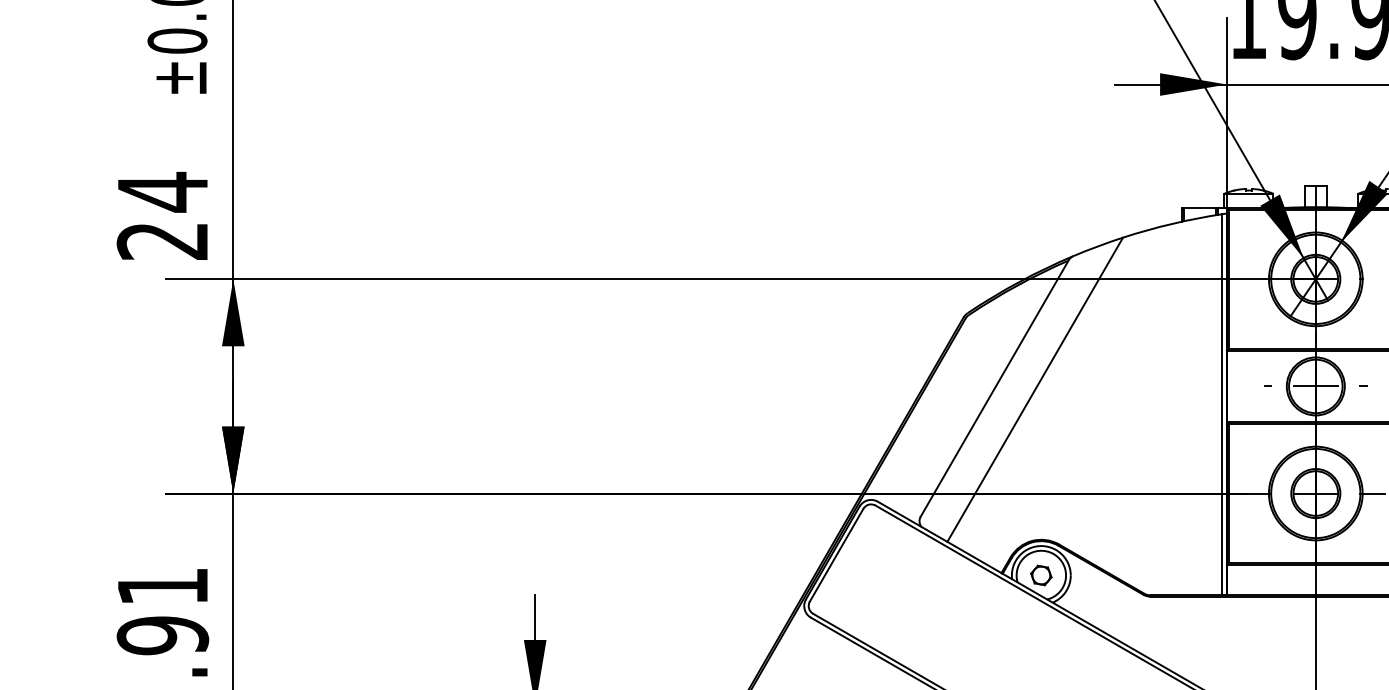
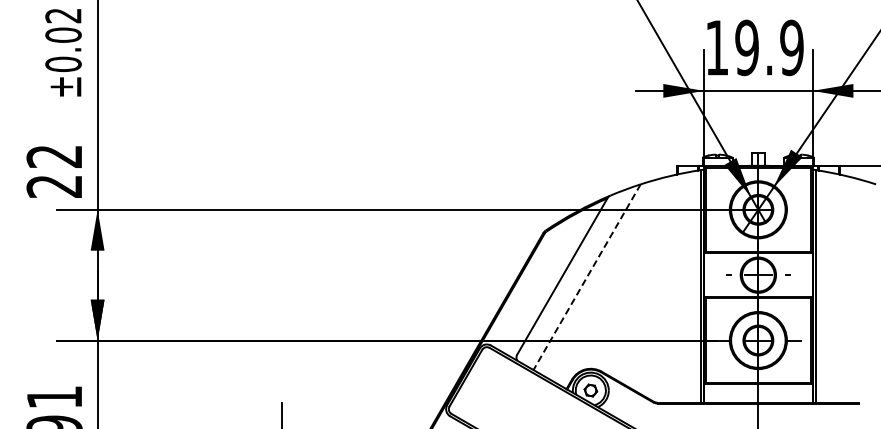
text: (161, 191) -> (53, 156), 24 -> 22
line: (1034, 390) -> (586, 277), solid -> dashed

